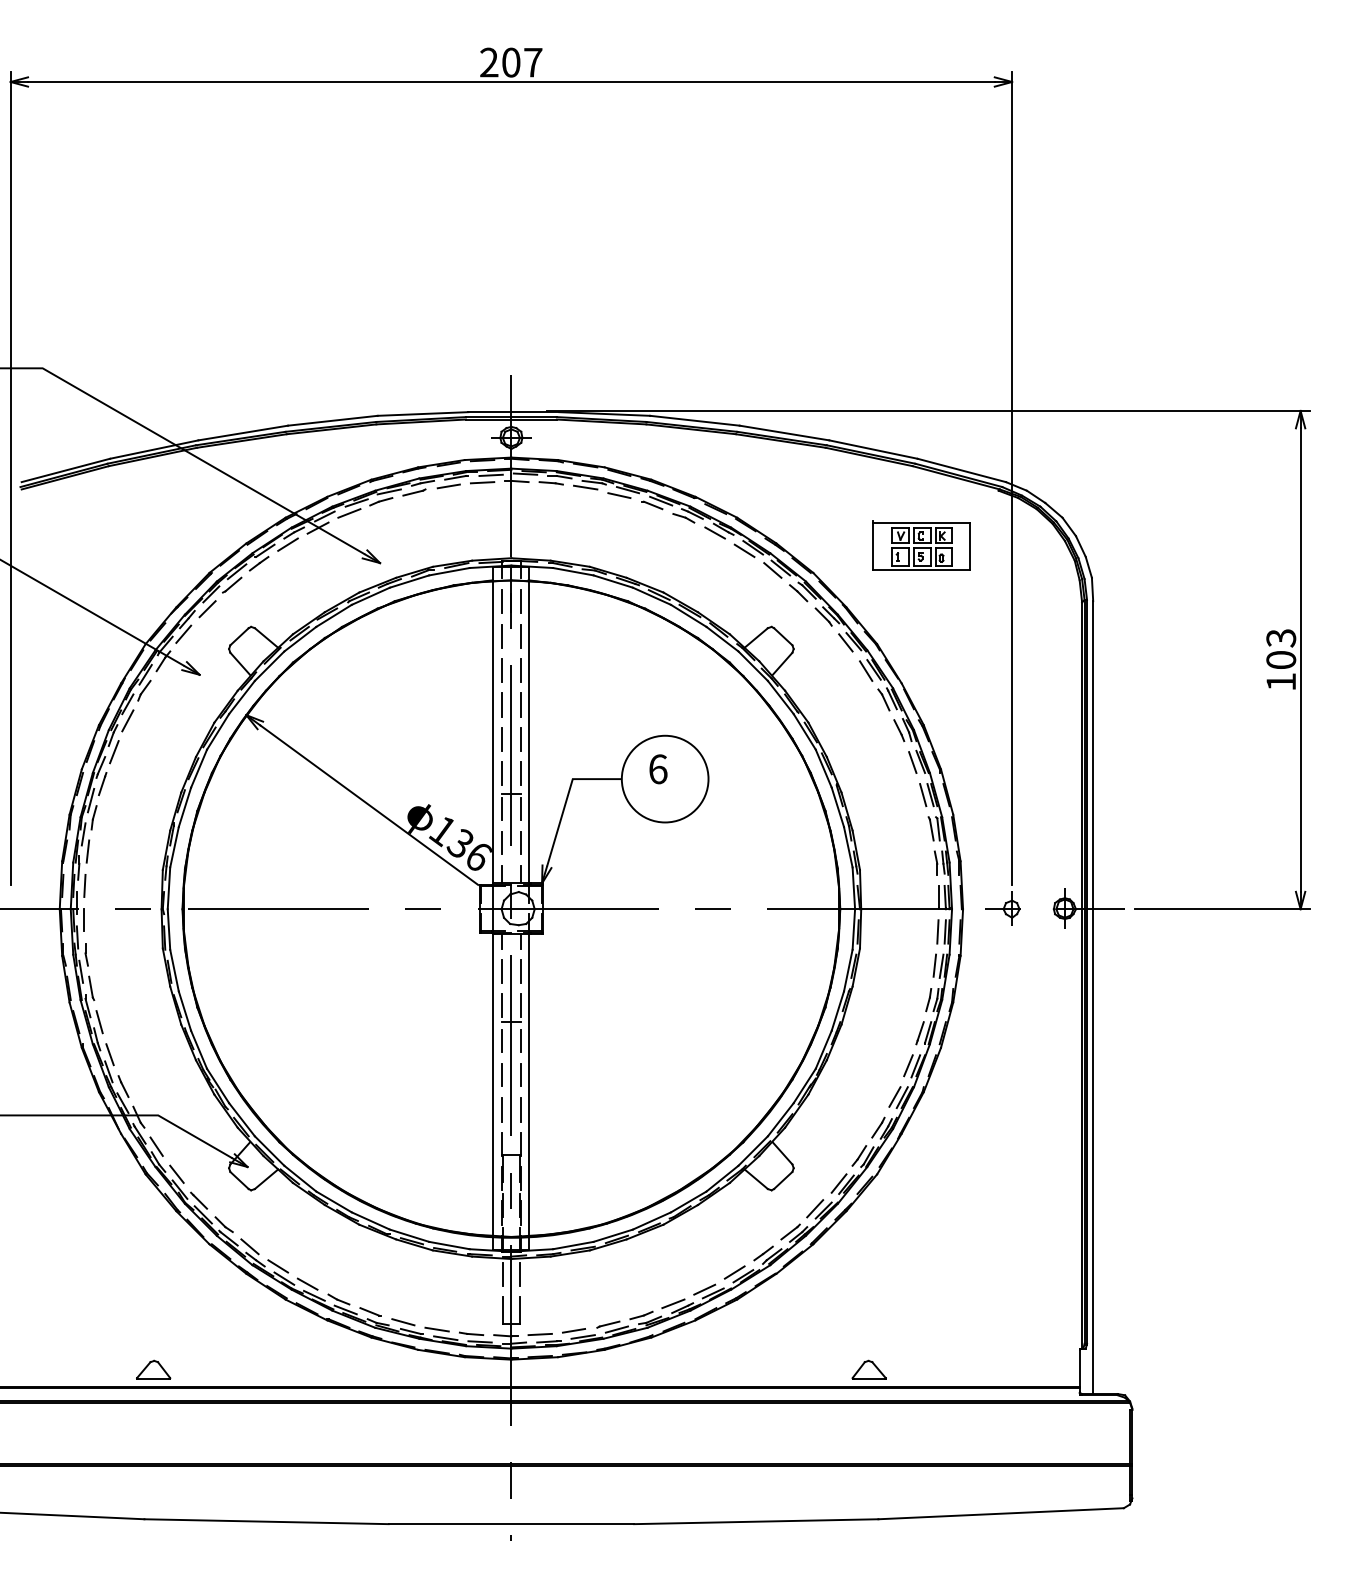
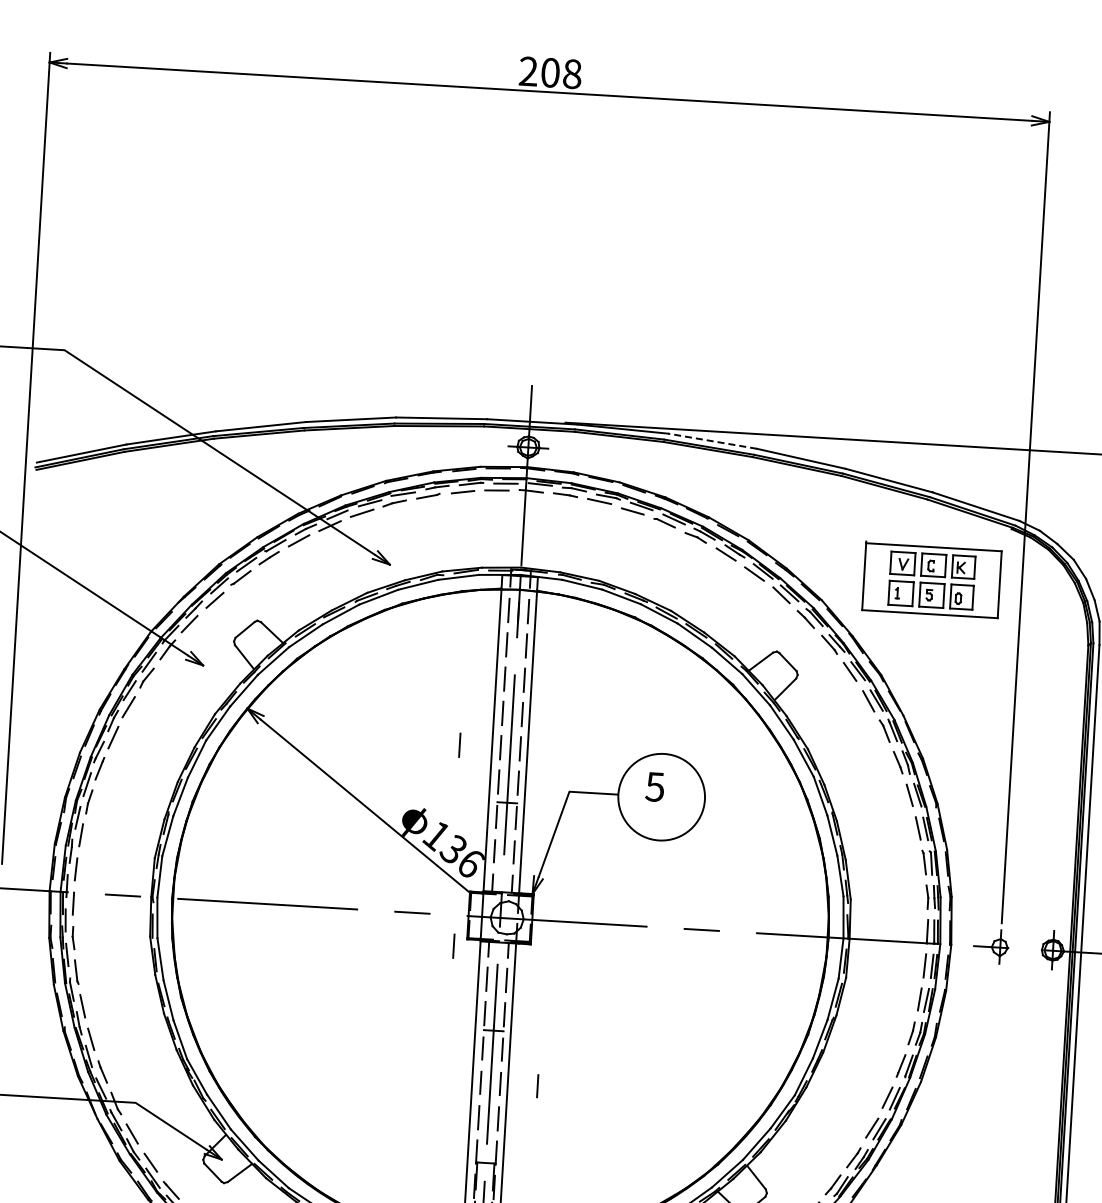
text: (533, 62) -> (572, 74), 207 -> 208
line: (694, 420) -> (712, 440), solid -> dashed
part: (921, 545) -> (931, 579), size x1.4
line: (460, 739) -> (459, 745), added
text: (657, 769) -> (654, 787), 6 -> 5
line: (466, 940) -> (453, 946), added
line: (558, 1074) -> (537, 1085), added

